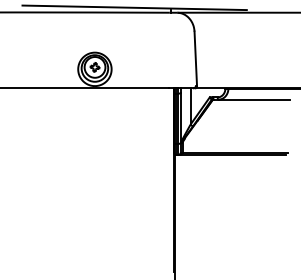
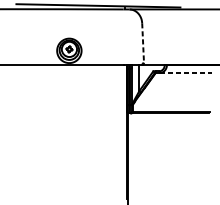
line: (195, 59) -> (142, 43), solid -> dashed
line: (254, 99) -> (186, 72), solid -> dashed

